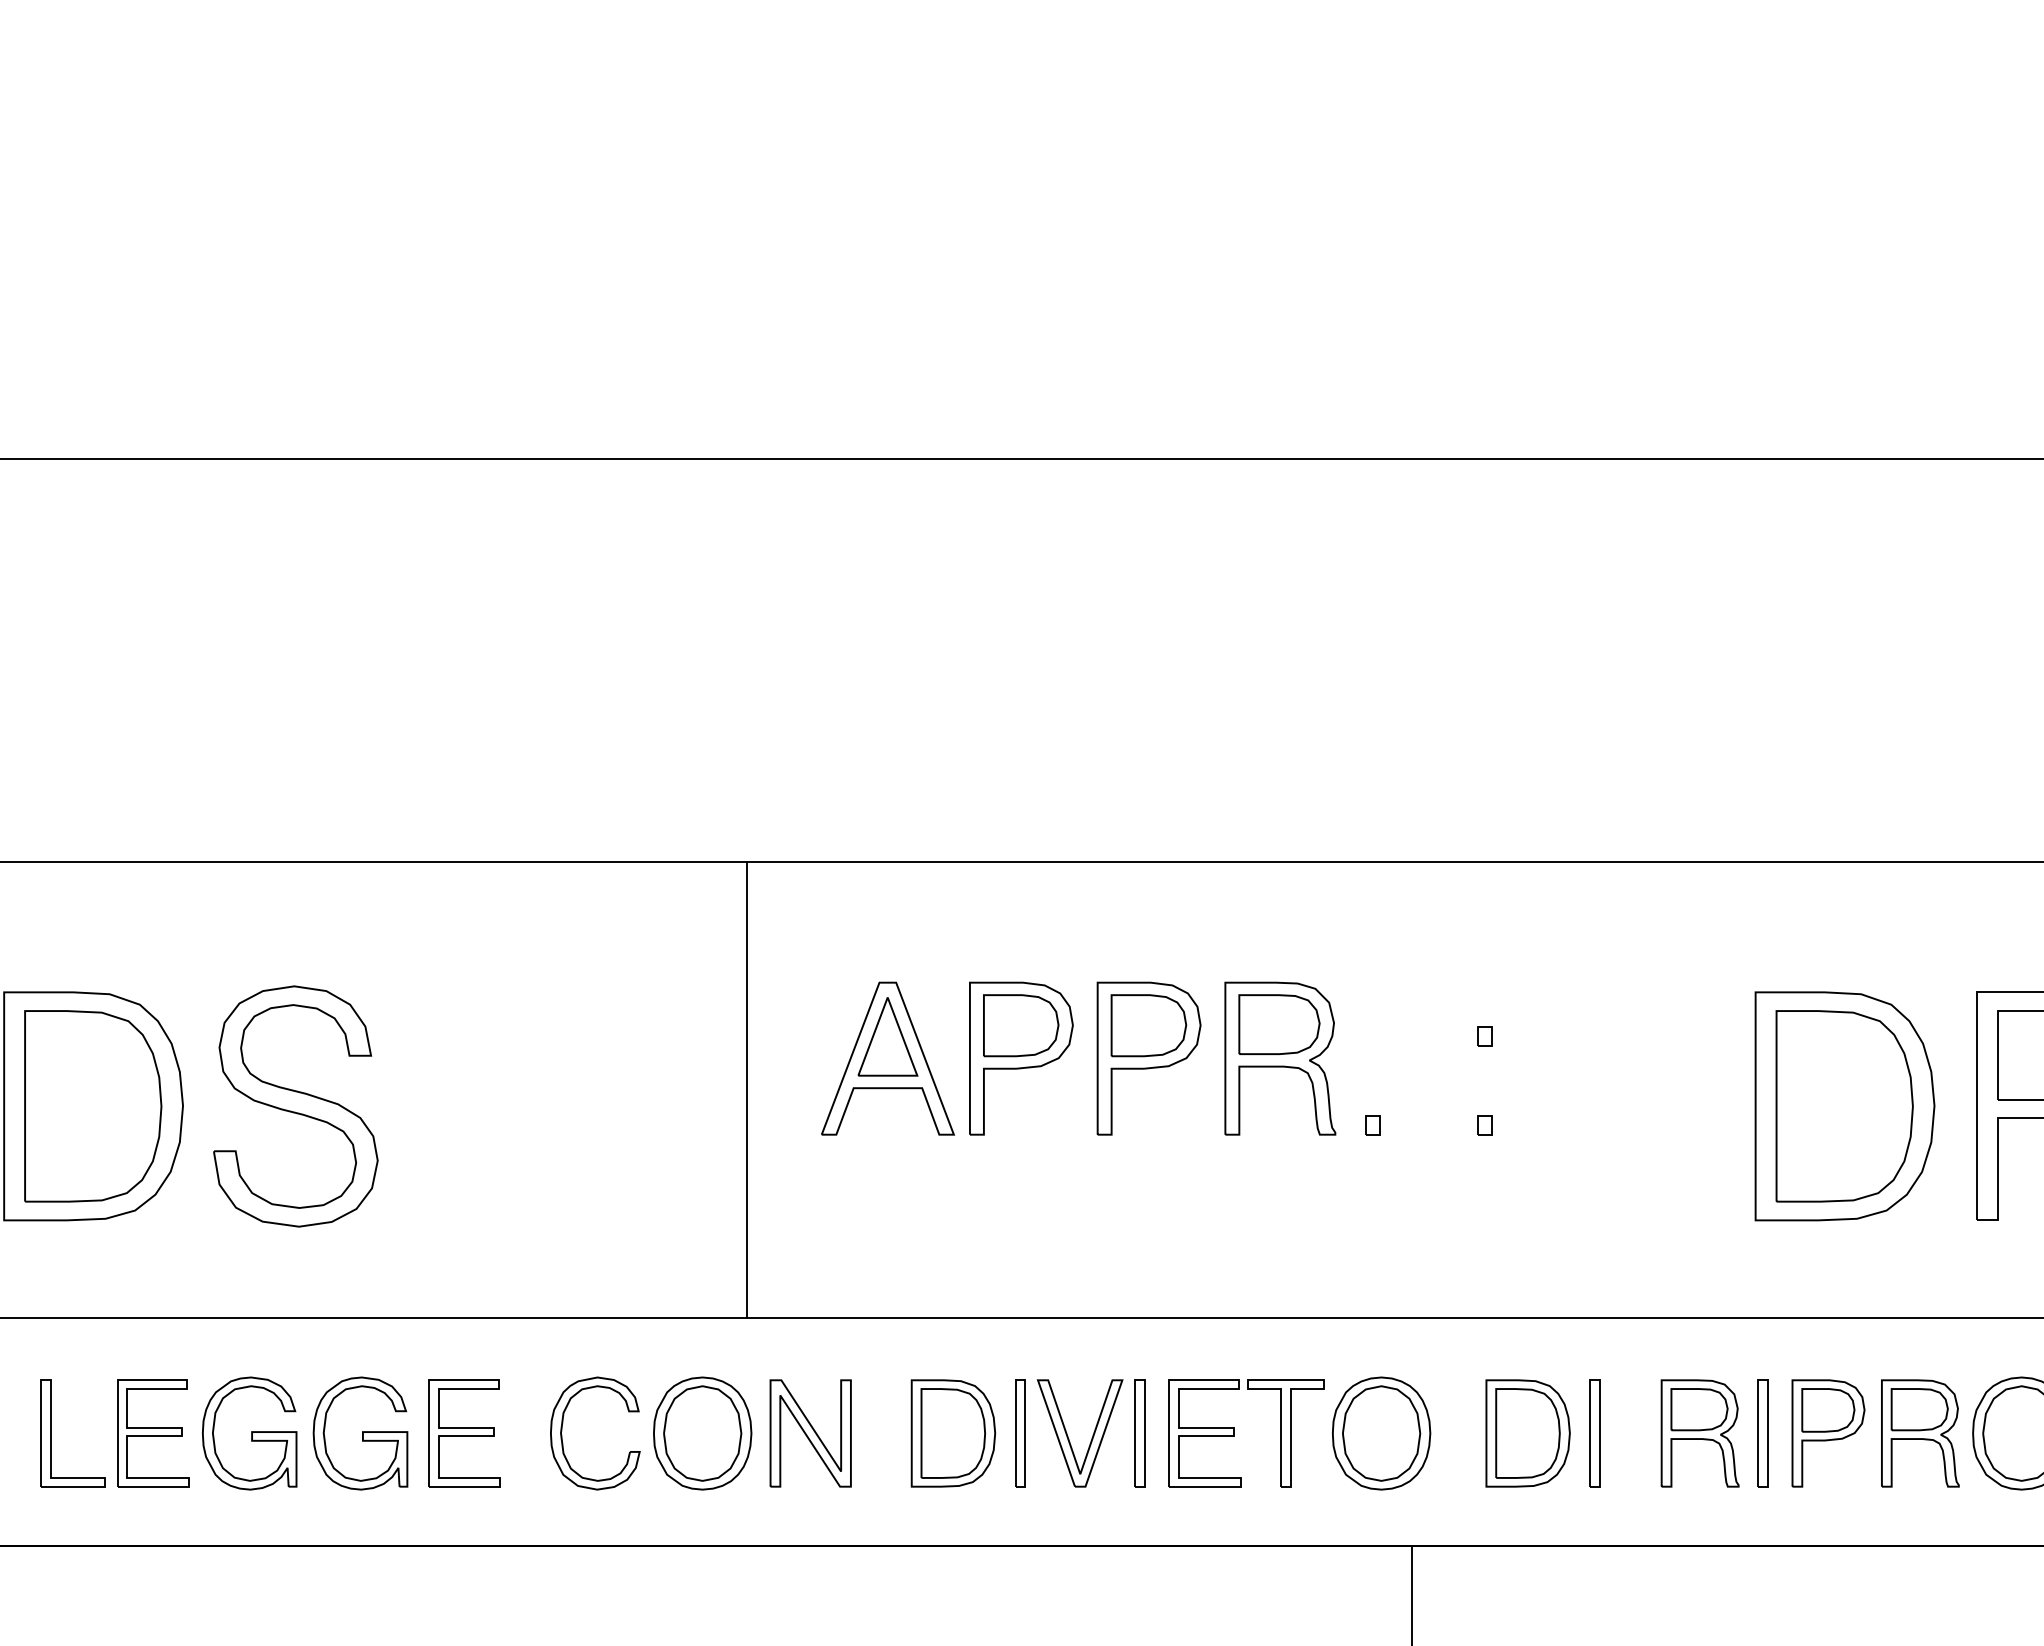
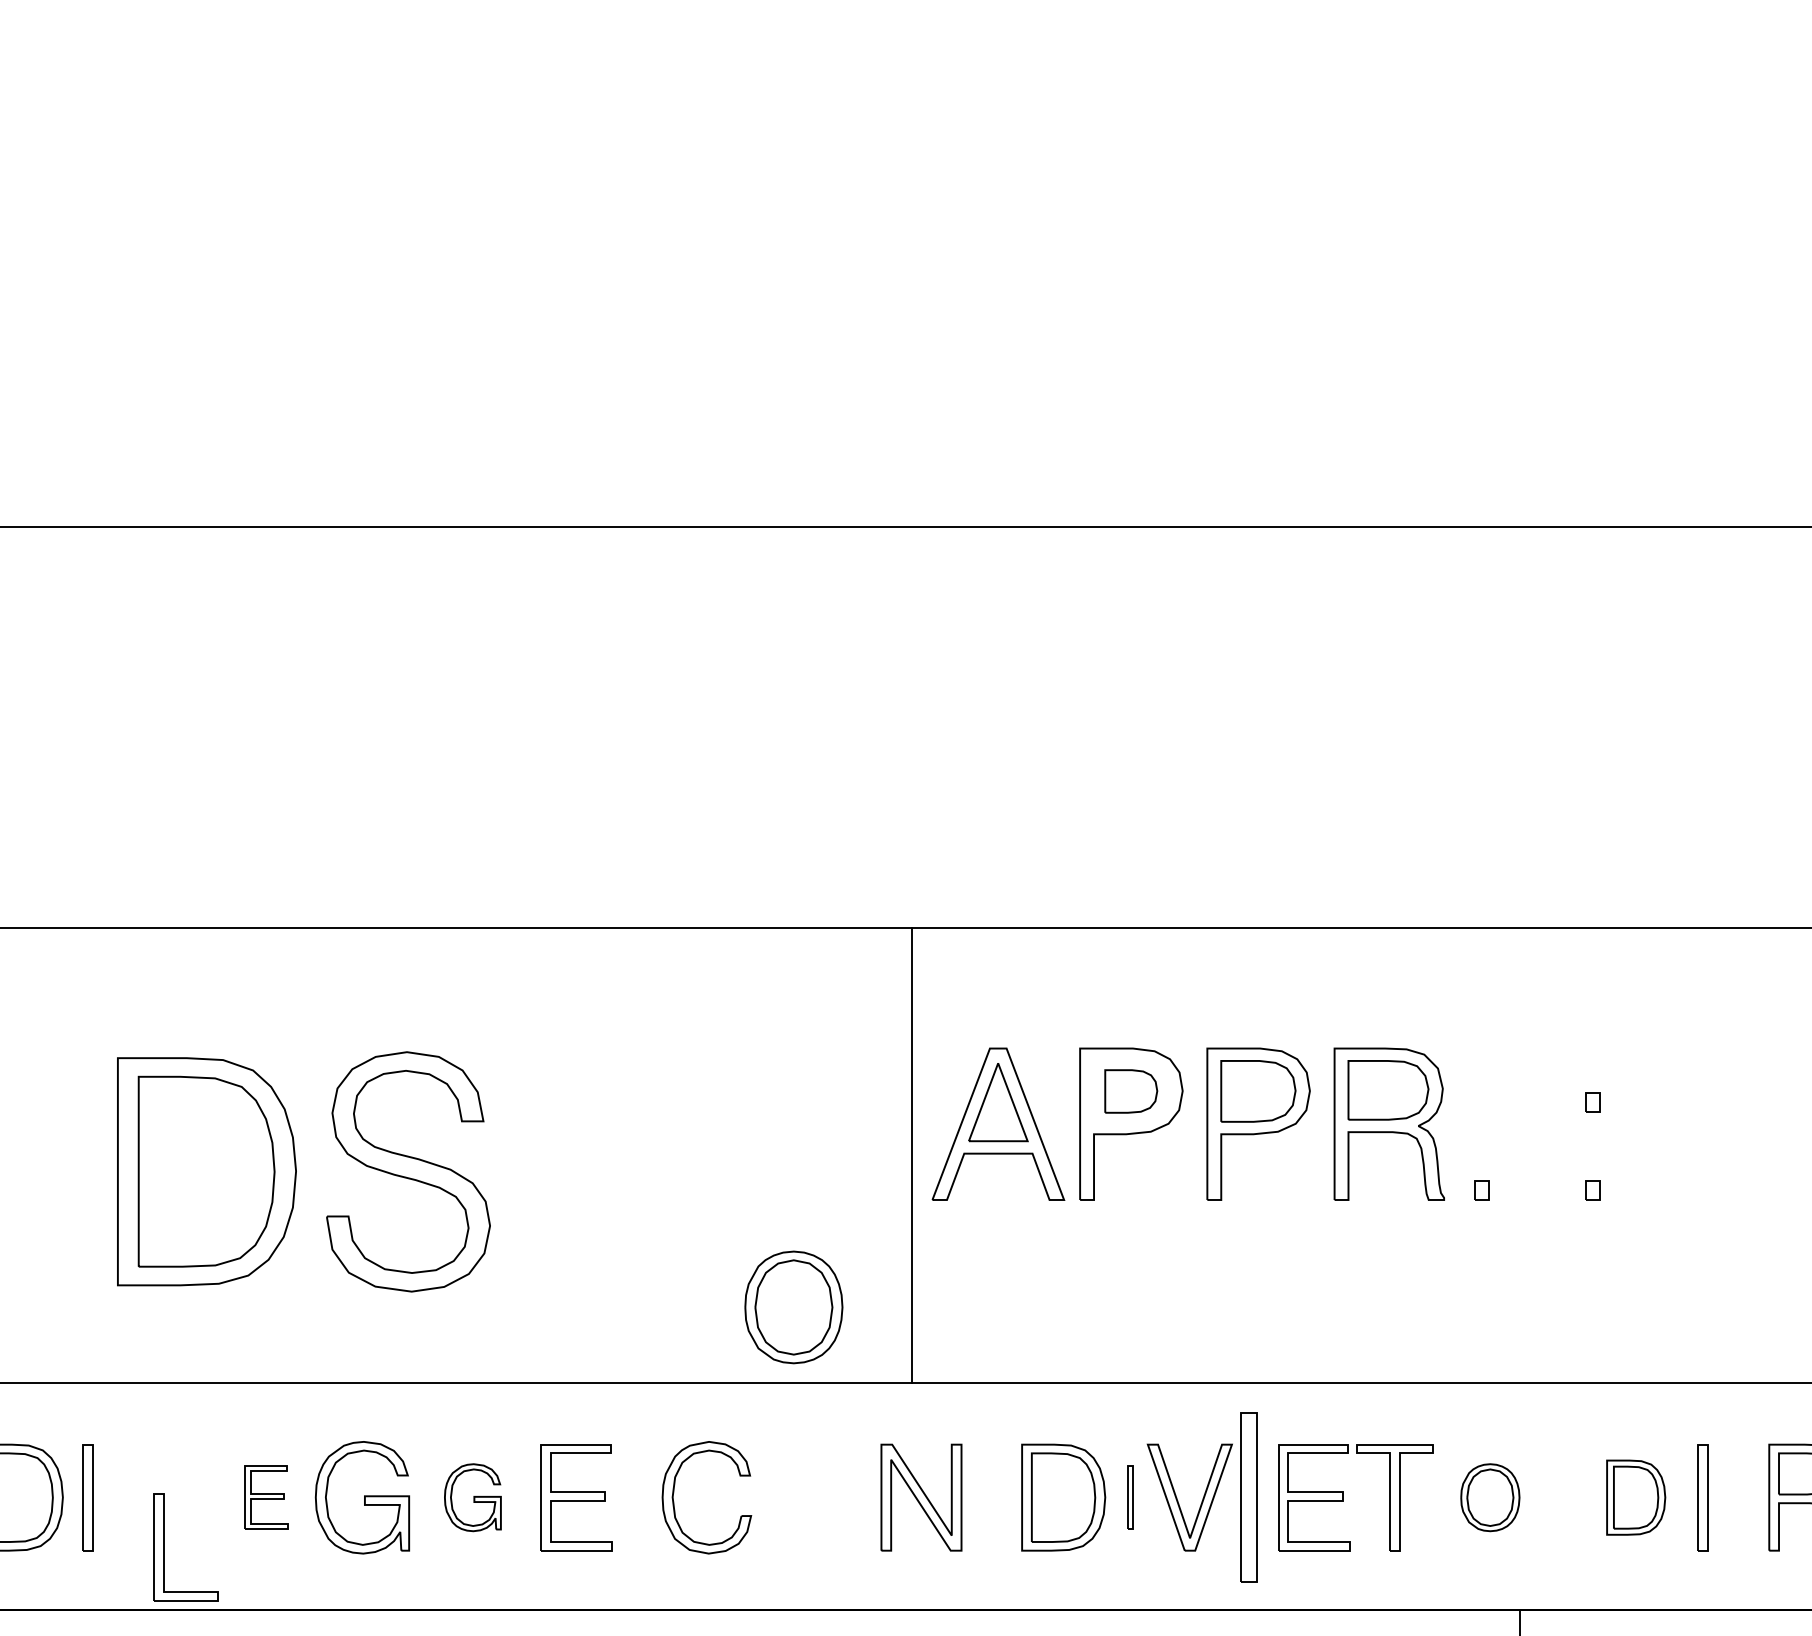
part: (1021, 1025) -> (1131, 1091), size x0.7
line: (746, 1090) -> (911, 1155), moved
part: (51, 1433) -> (165, 1547), moved
part: (153, 1433) -> (266, 1497), size x0.6
part: (360, 1433) -> (472, 1497), size x0.6
part: (702, 1433) -> (793, 1307), moved
part: (1020, 1433) -> (1130, 1497), size x0.6
part: (1139, 1433) -> (1249, 1497), size x1.6
part: (1381, 1433) -> (1490, 1497), size x0.6
part: (1527, 1433) -> (1635, 1497), size x0.7

